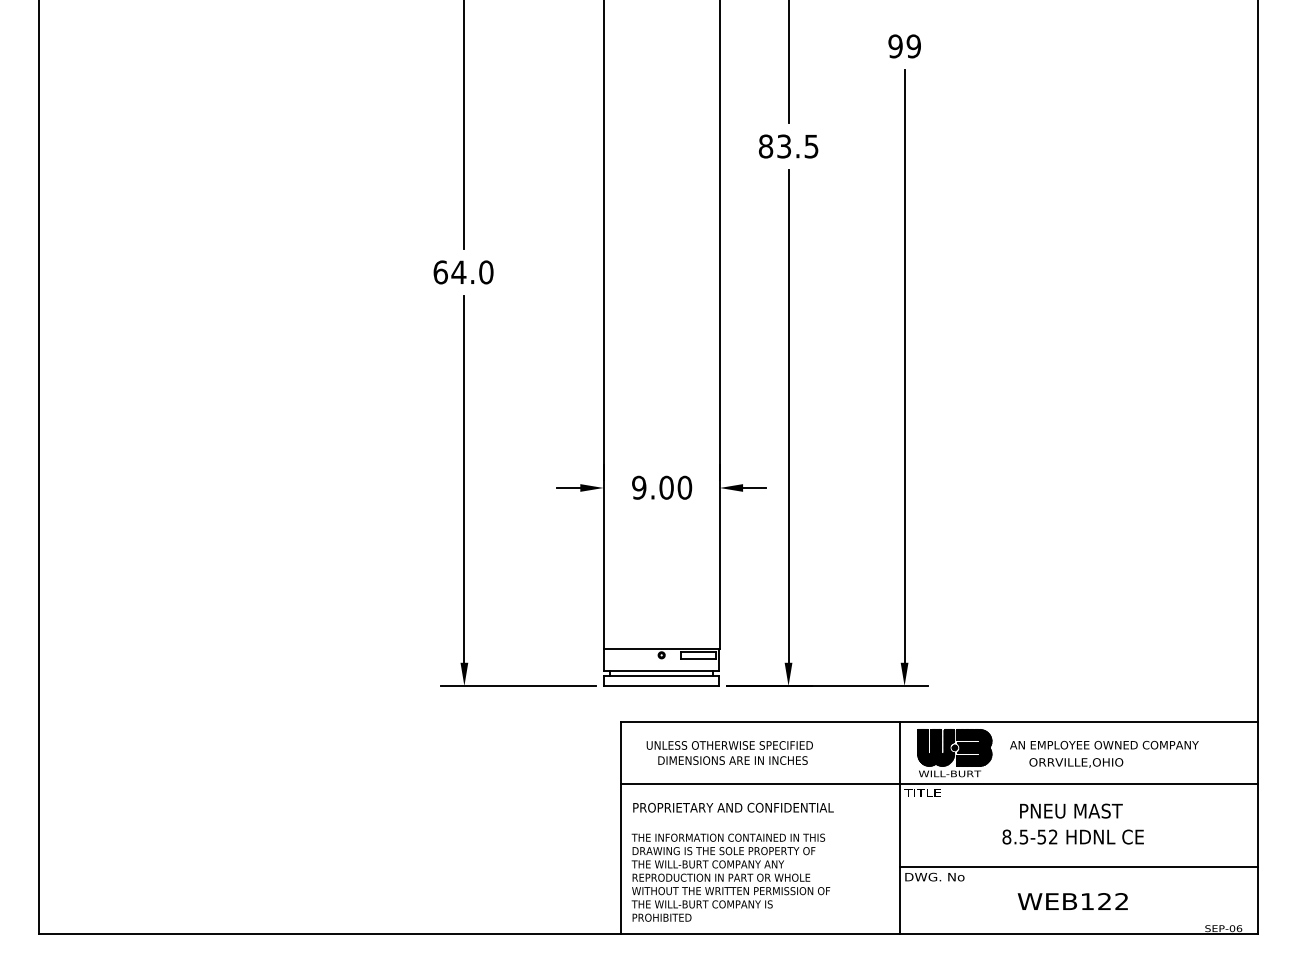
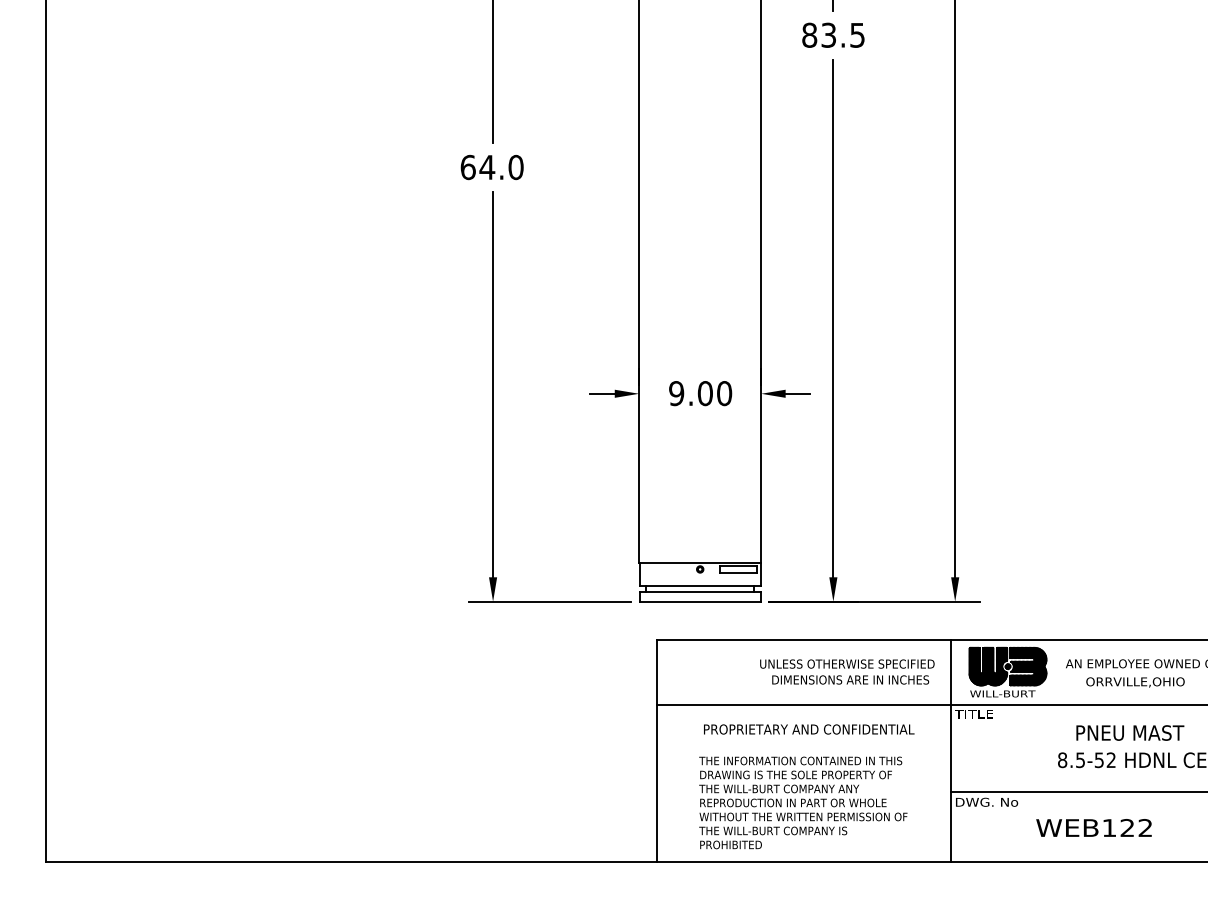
text: (729, 752) -> (846, 671), moved
text: (733, 807) -> (809, 729), moved
text: (730, 877) -> (802, 802), moved
text: (1072, 901) -> (1093, 827), moved

